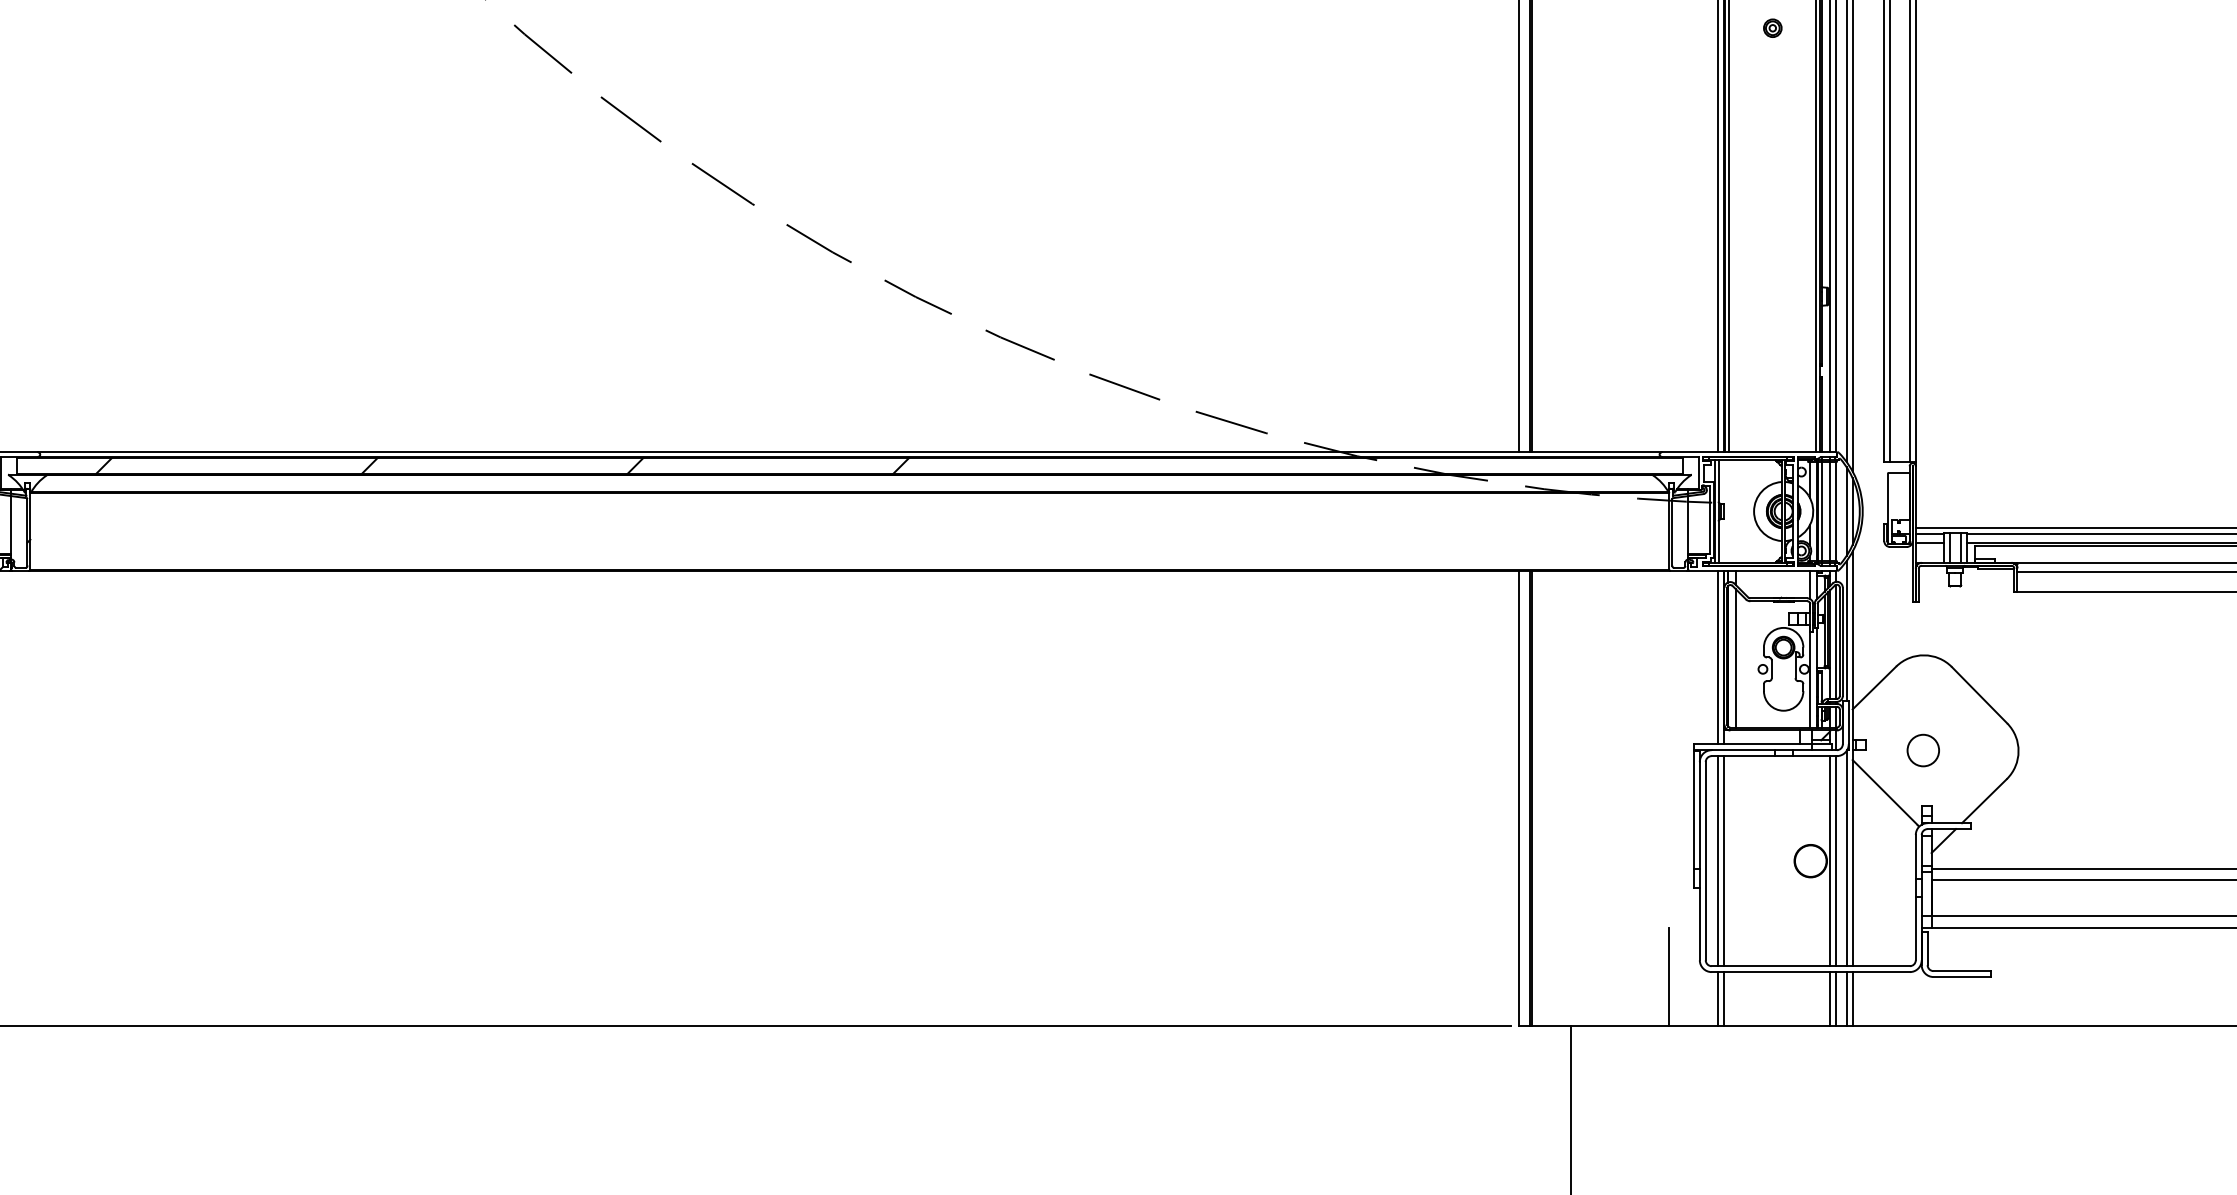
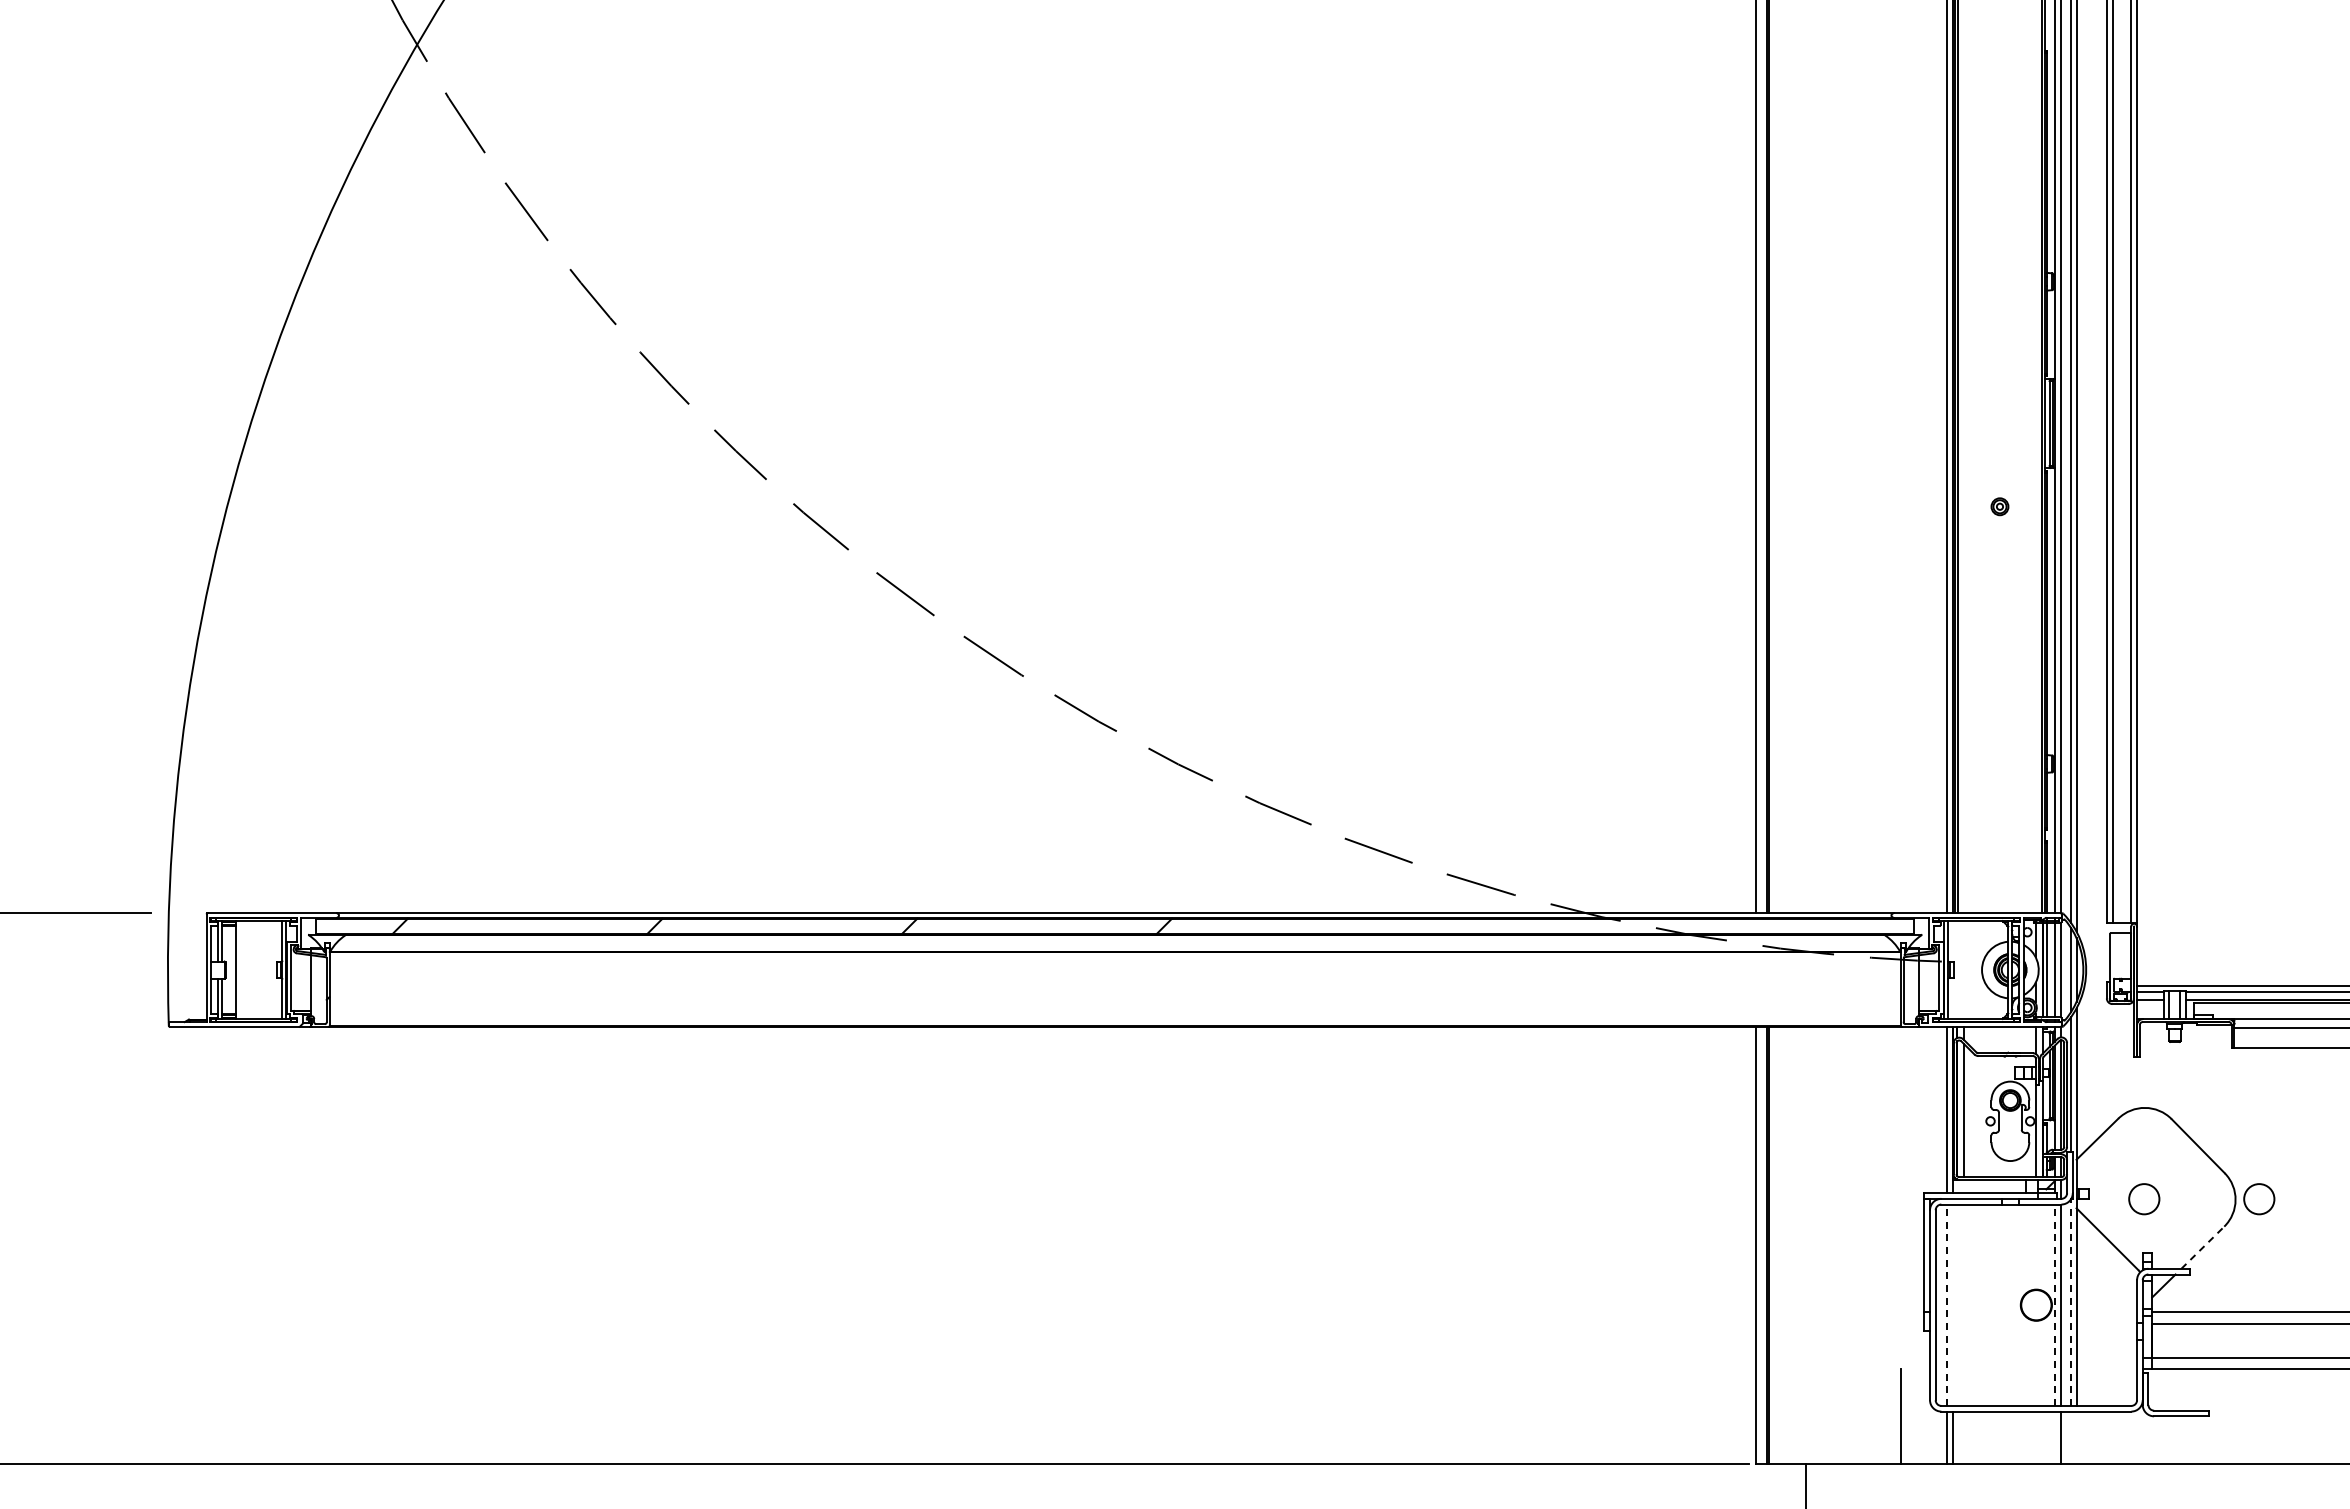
circle: (2043, 750) -> (2259, 1199), added
line: (1985, 800) -> (2203, 1247), solid -> dashed
line: (1846, 858) -> (2070, 1302), solid -> dashed
line: (1724, 860) -> (1953, 1304), removed
line: (1718, 861) -> (1947, 1305), solid -> dashed
line: (1829, 861) -> (2054, 1305), solid -> dashed
line: (1829, 999) -> (2054, 1437), removed
line: (1846, 999) -> (2070, 1437), removed
line: (1852, 999) -> (2076, 1437), removed

